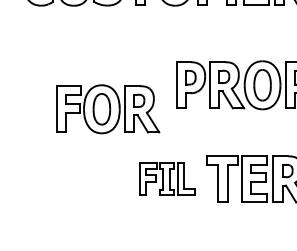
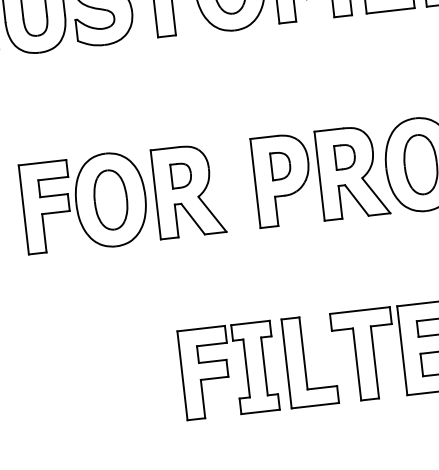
part: (108, 109) -> (123, 198), moved
part: (167, 178) -> (257, 365), size x1.43

